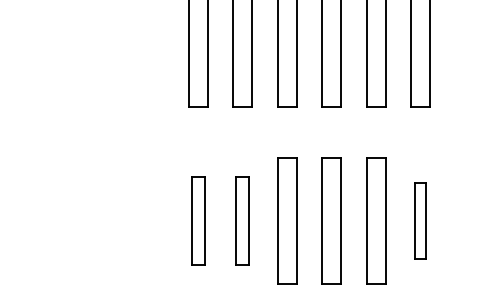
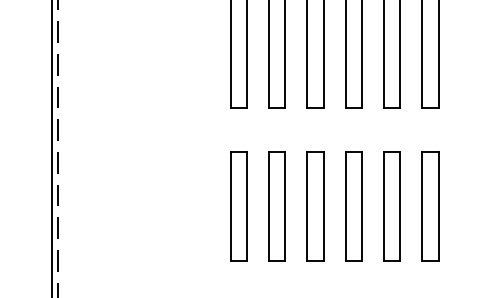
part: (198, 220) -> (238, 206), size x1.43
part: (242, 220) -> (276, 206), size x1.43
part: (420, 220) -> (430, 206), size x1.67

